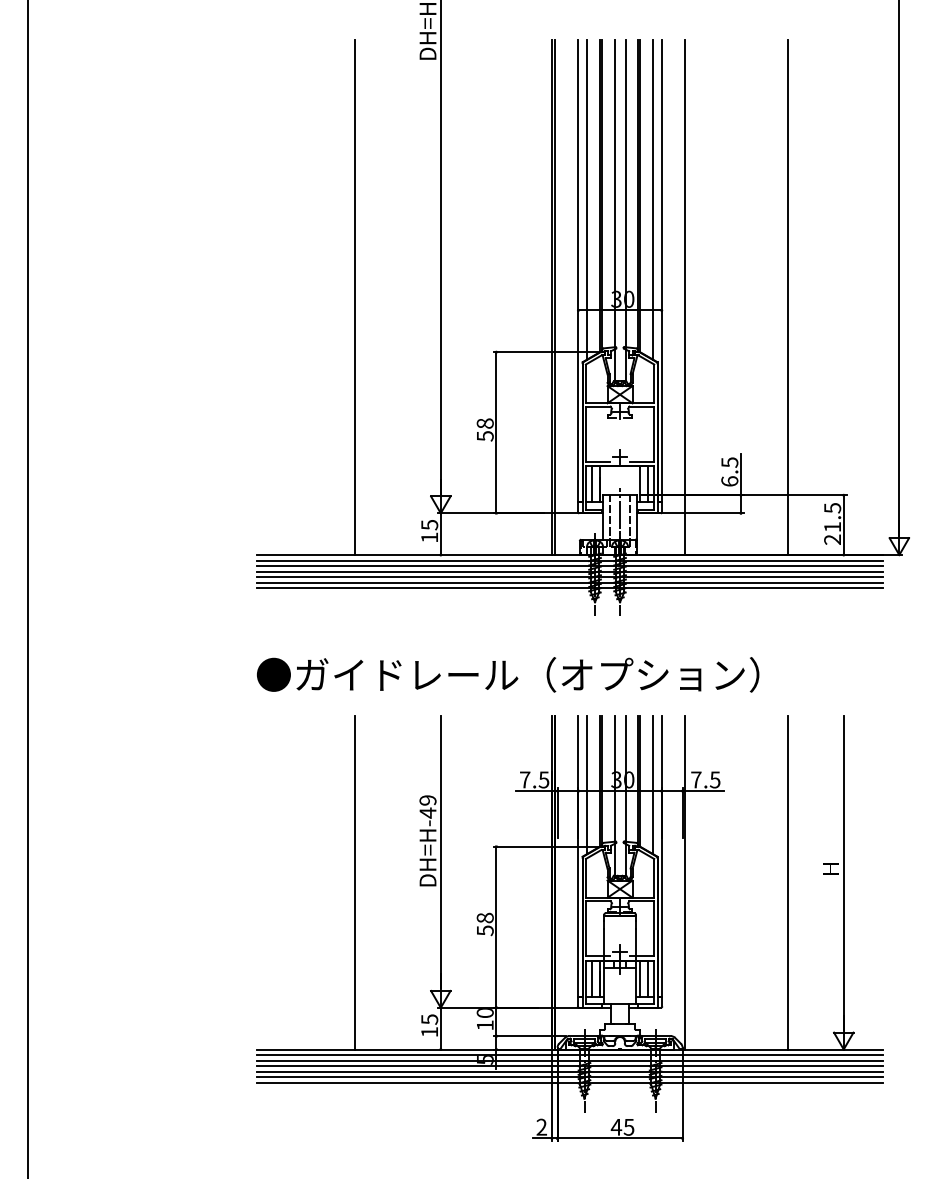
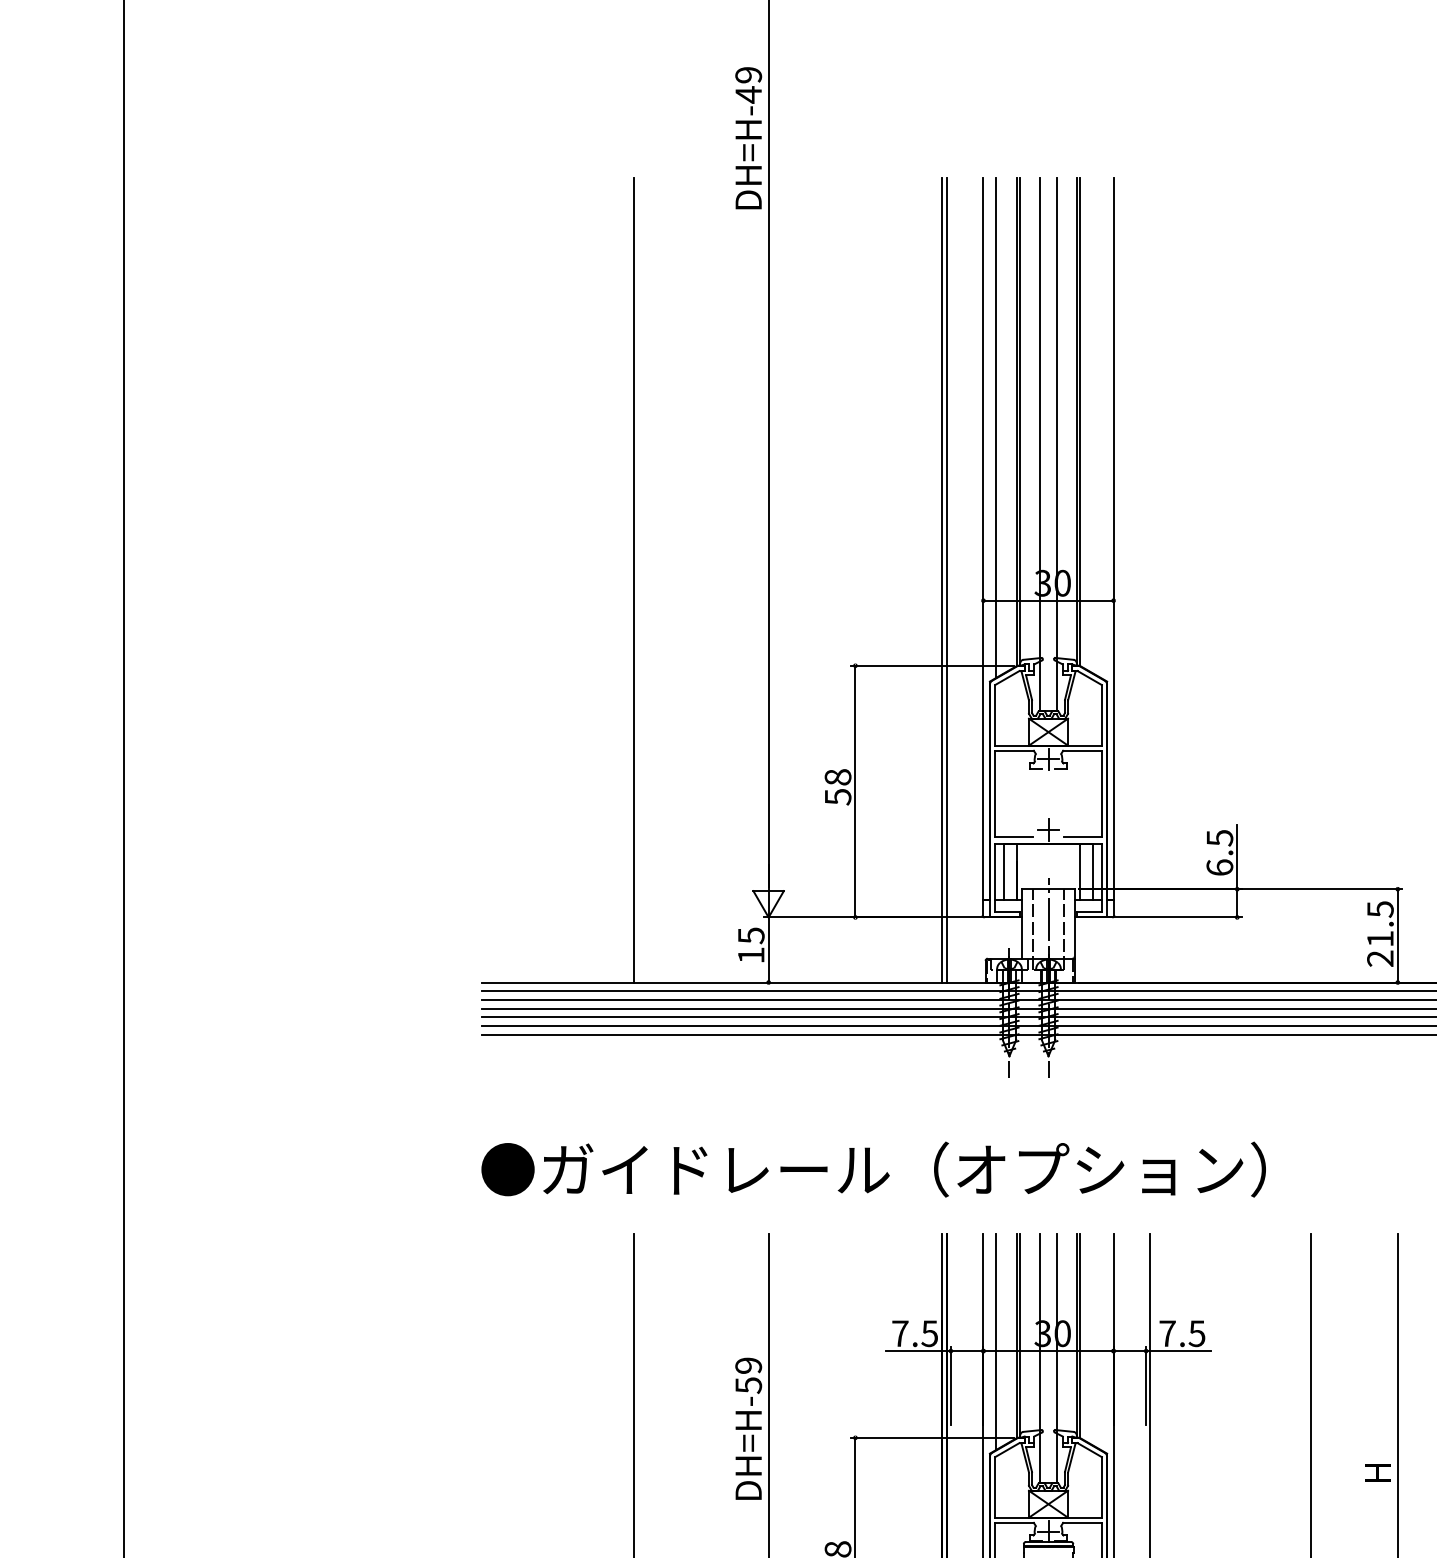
line: (653, 199) -> (1100, 427), removed
line: (685, 297) -> (1150, 580), removed
line: (788, 297) -> (1311, 580), removed
line: (653, 785) -> (1100, 1342), removed
text: (427, 812) -> (747, 1384), DH=H-49 -> DH=H-59

